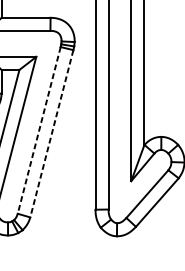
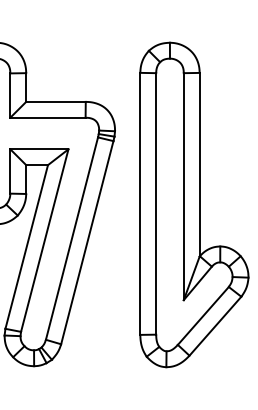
line: (38, 131) -> (71, 239), dashed -> solid
line: (52, 133) -> (87, 242), dashed -> solid

